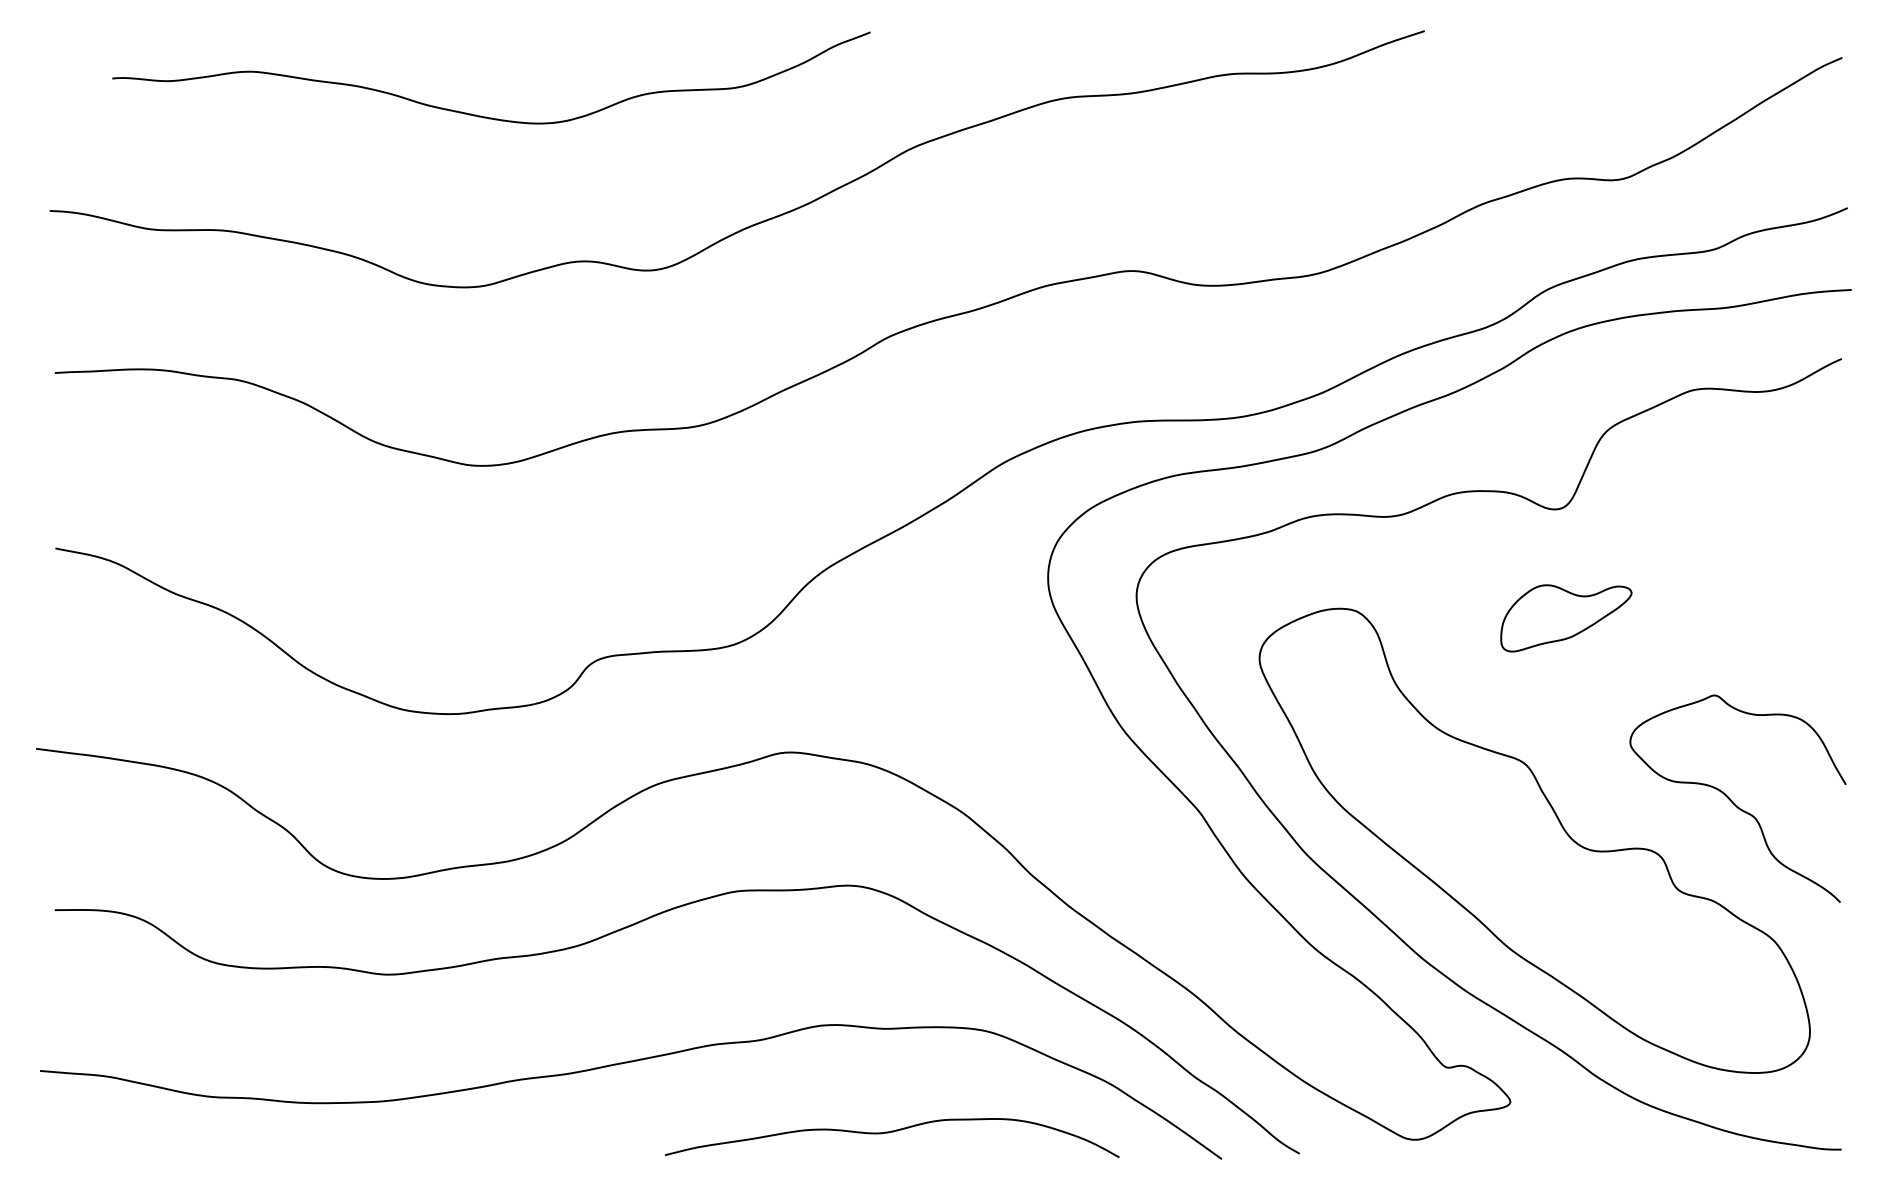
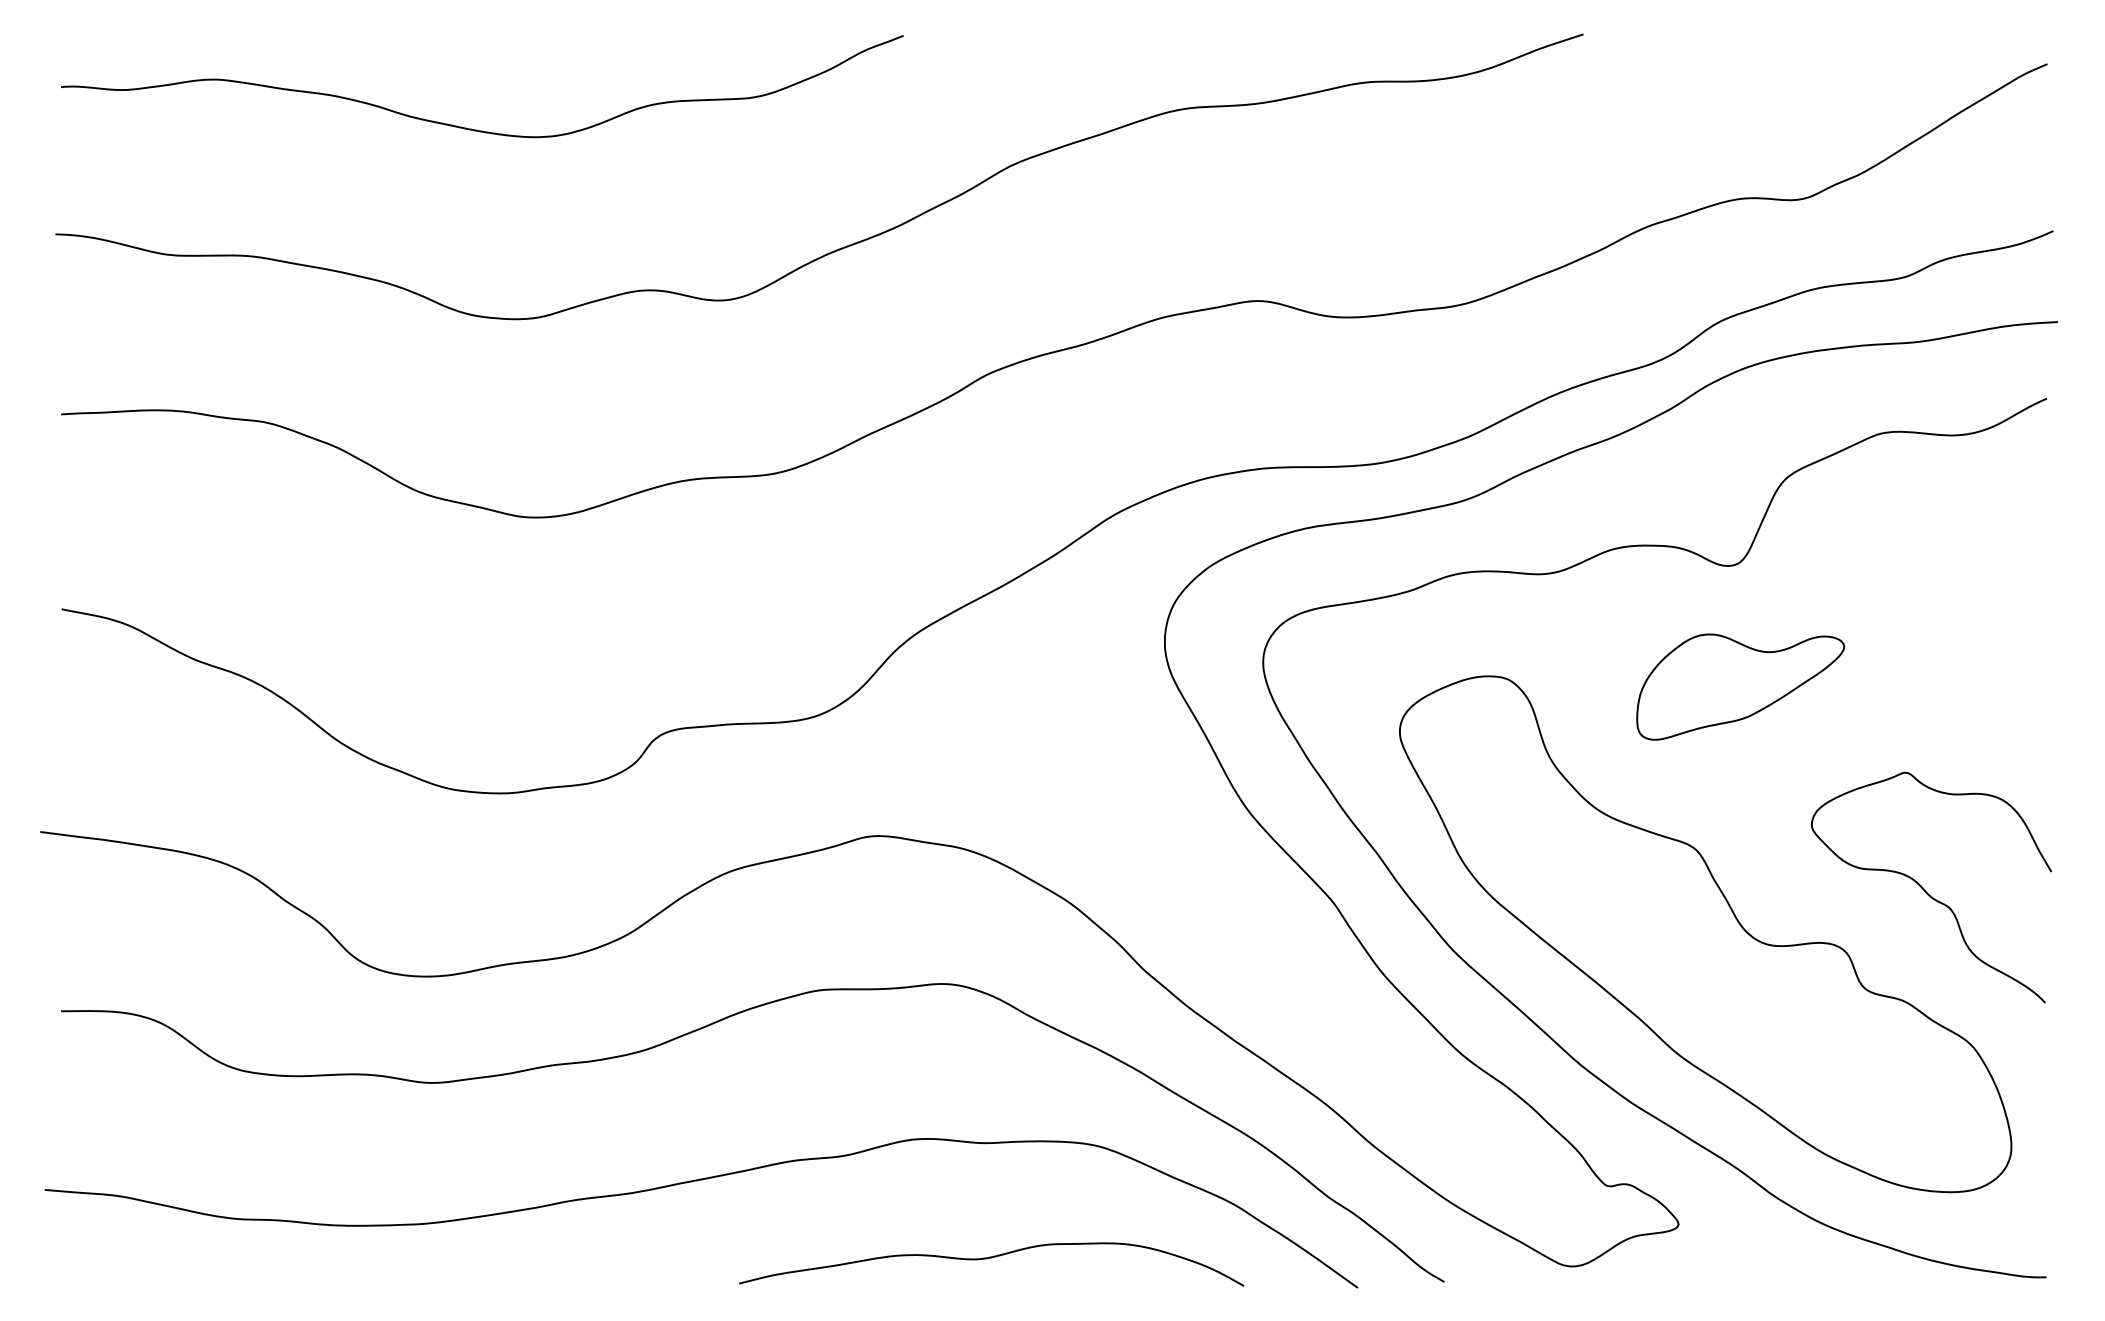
curve: (481, 115) -> (471, 128), moved
part: (1566, 617) -> (1740, 686), size x1.43

